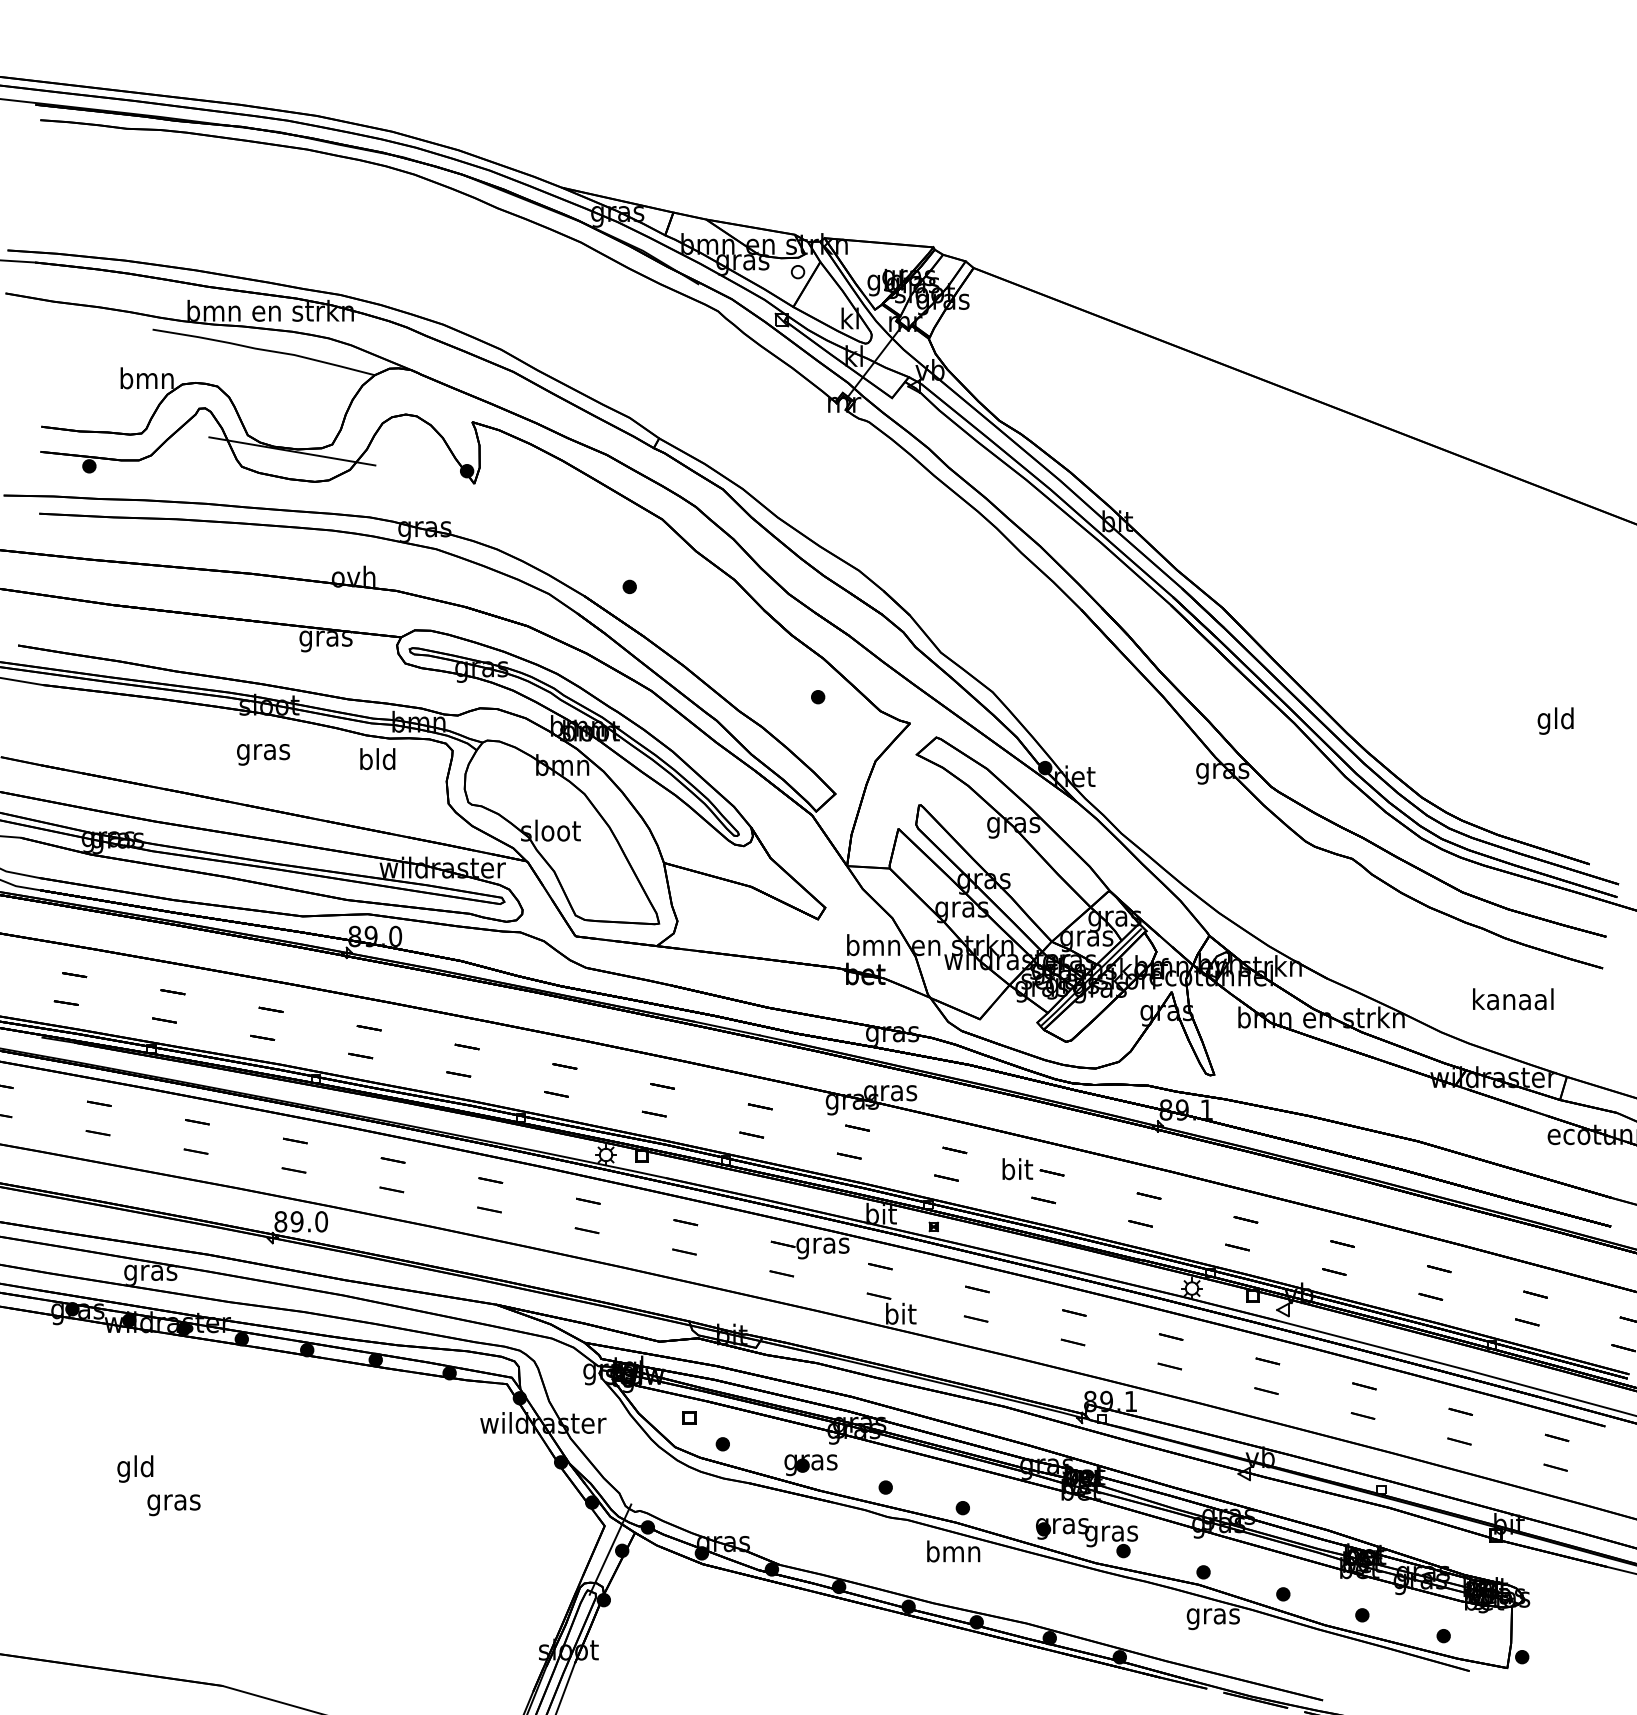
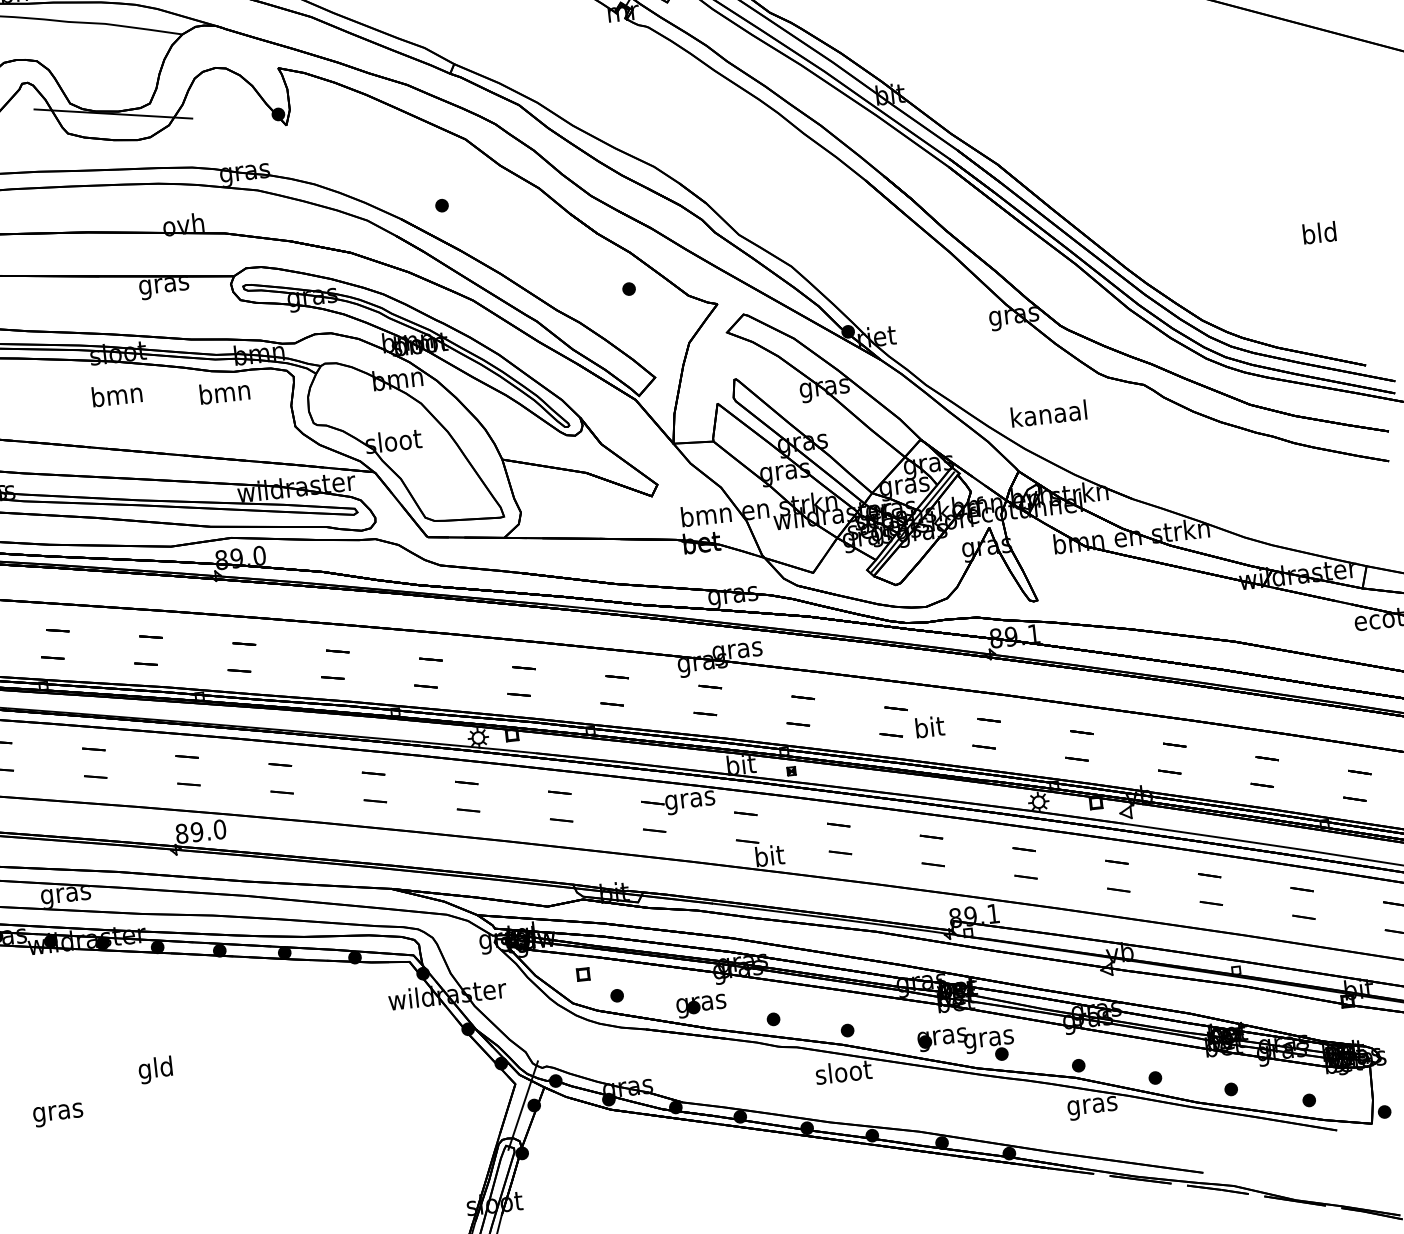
text: (1544, 720) -> (1309, 236), gld -> bld
text: (263, 751) -> (117, 396), gras -> bmn
text: (377, 759) -> (224, 392), bld -> bmn
text: (1513, 999) -> (1049, 413), moved
text: (1017, 1169) -> (929, 727), moved
text: (135, 1468) -> (155, 1069), moved
text: (173, 1505) -> (57, 1115), moved
text: (953, 1551) -> (843, 1072), bmn -> sloot

